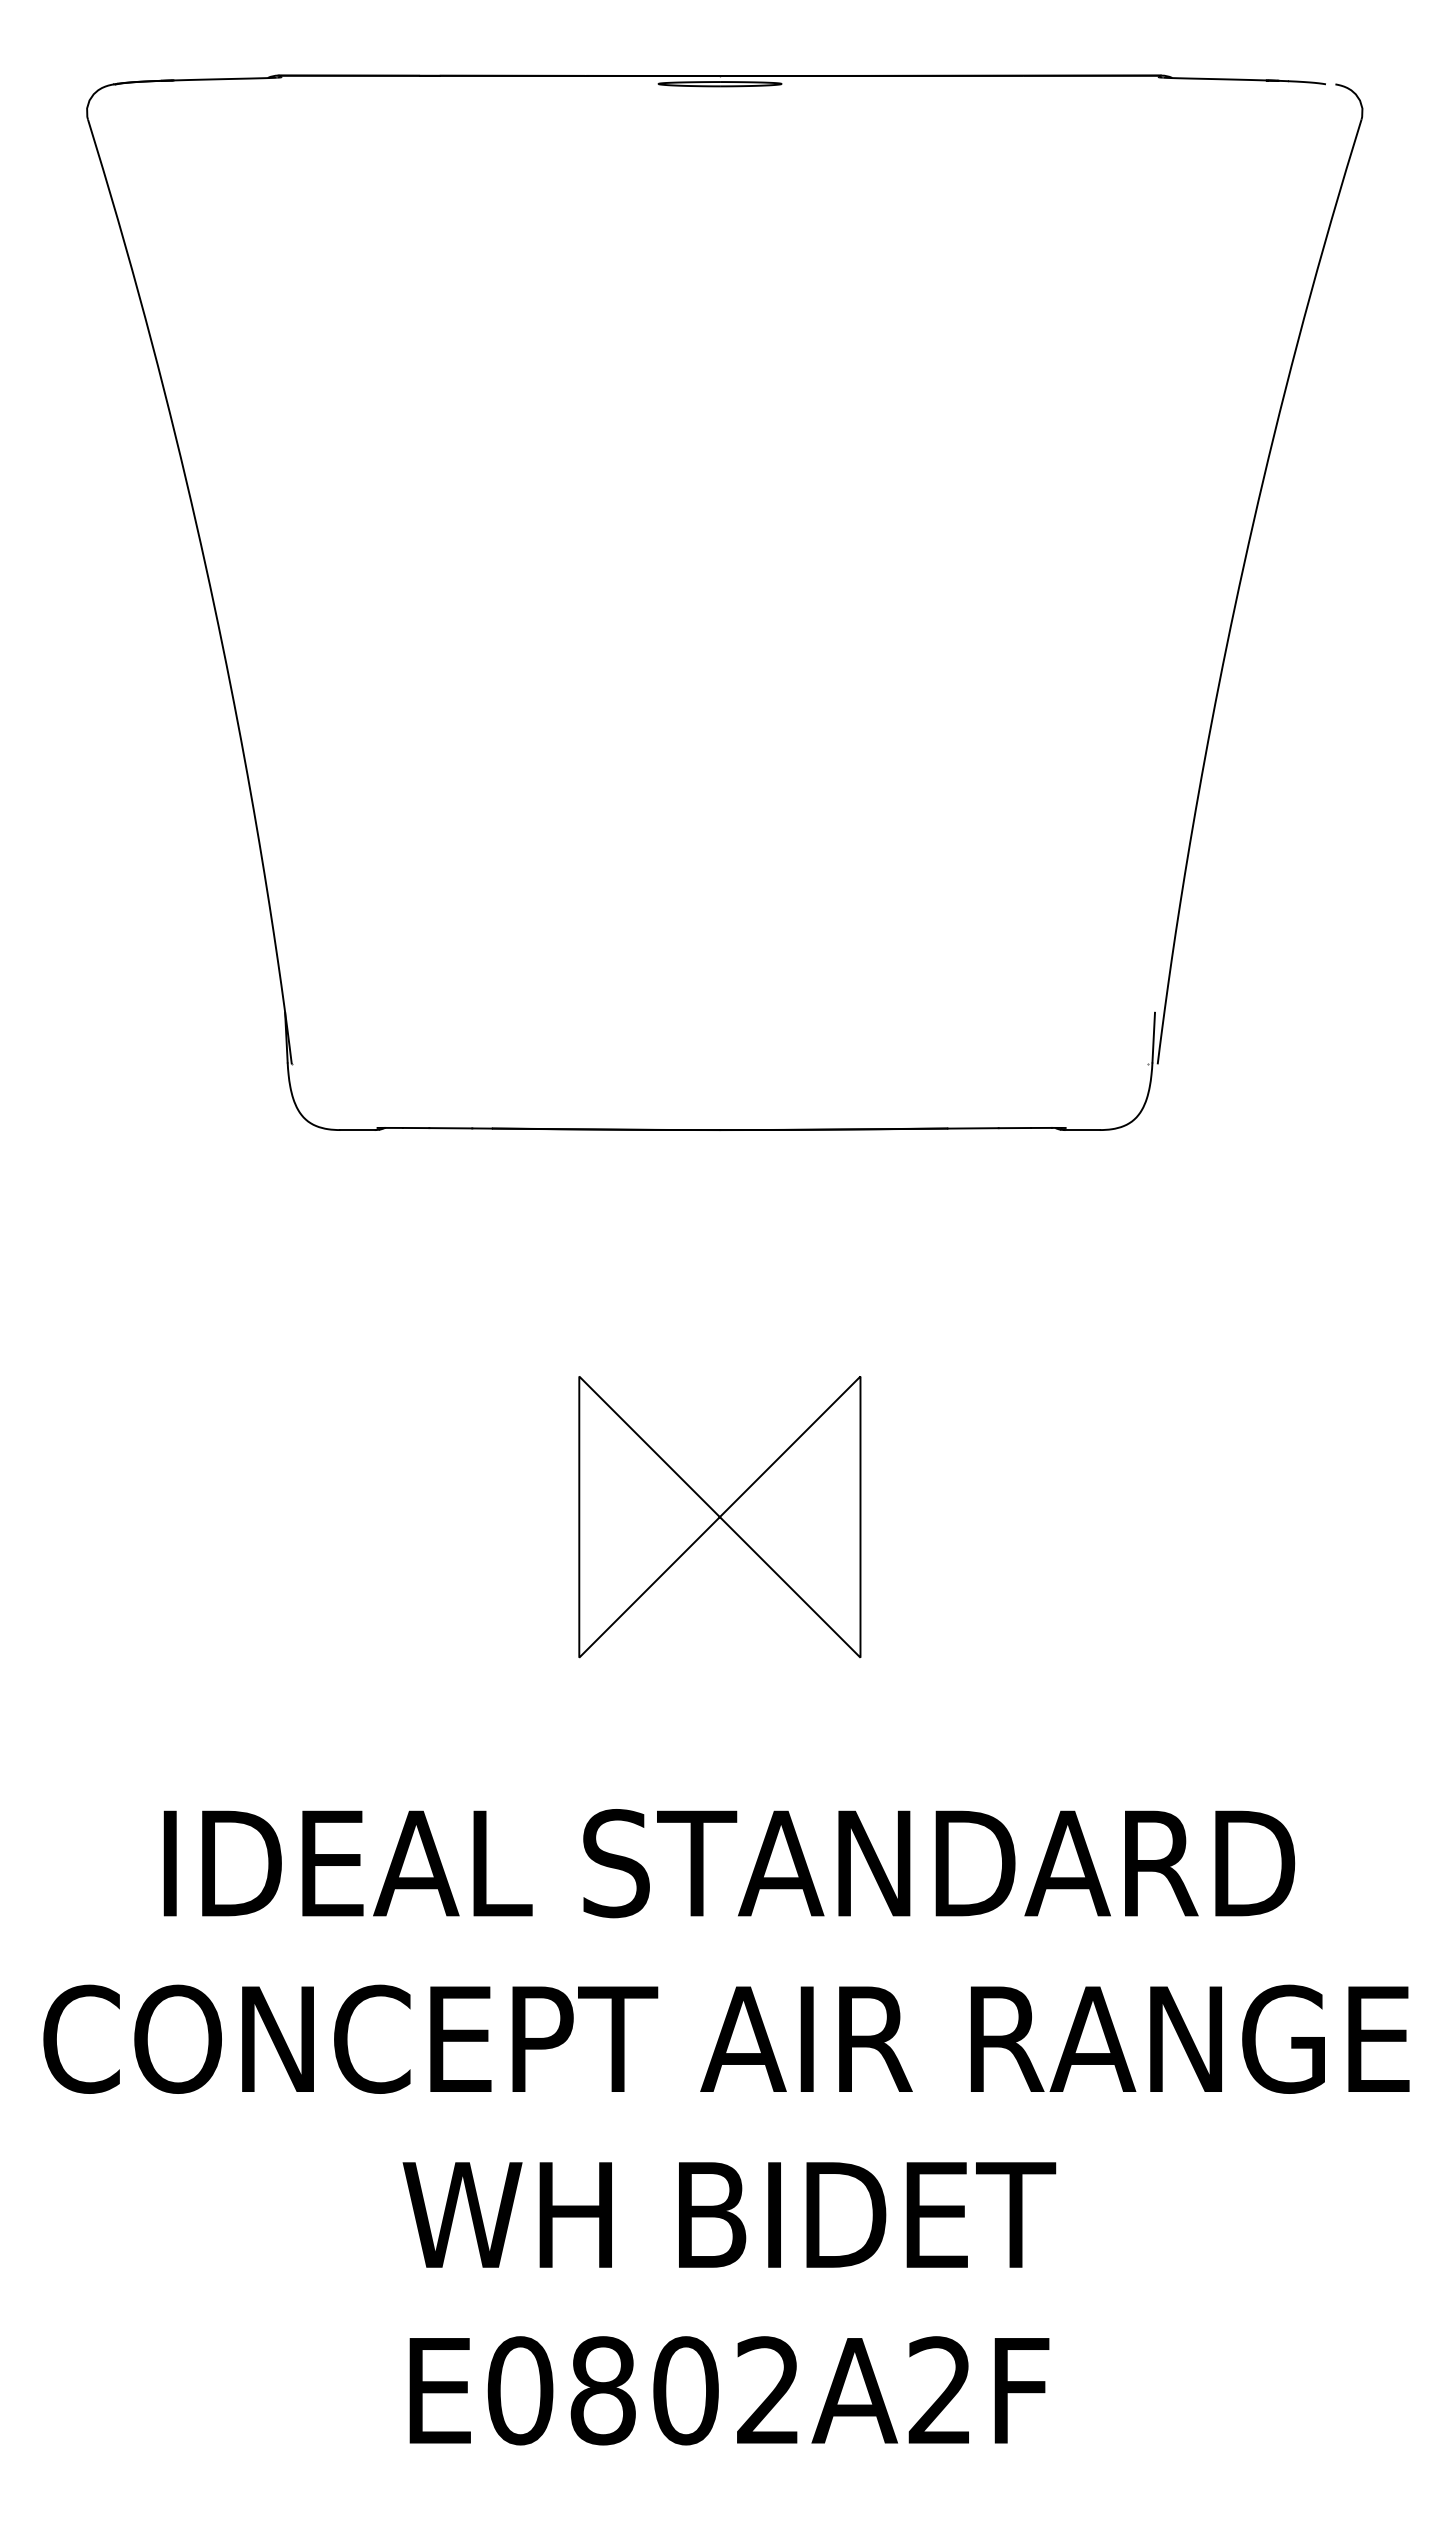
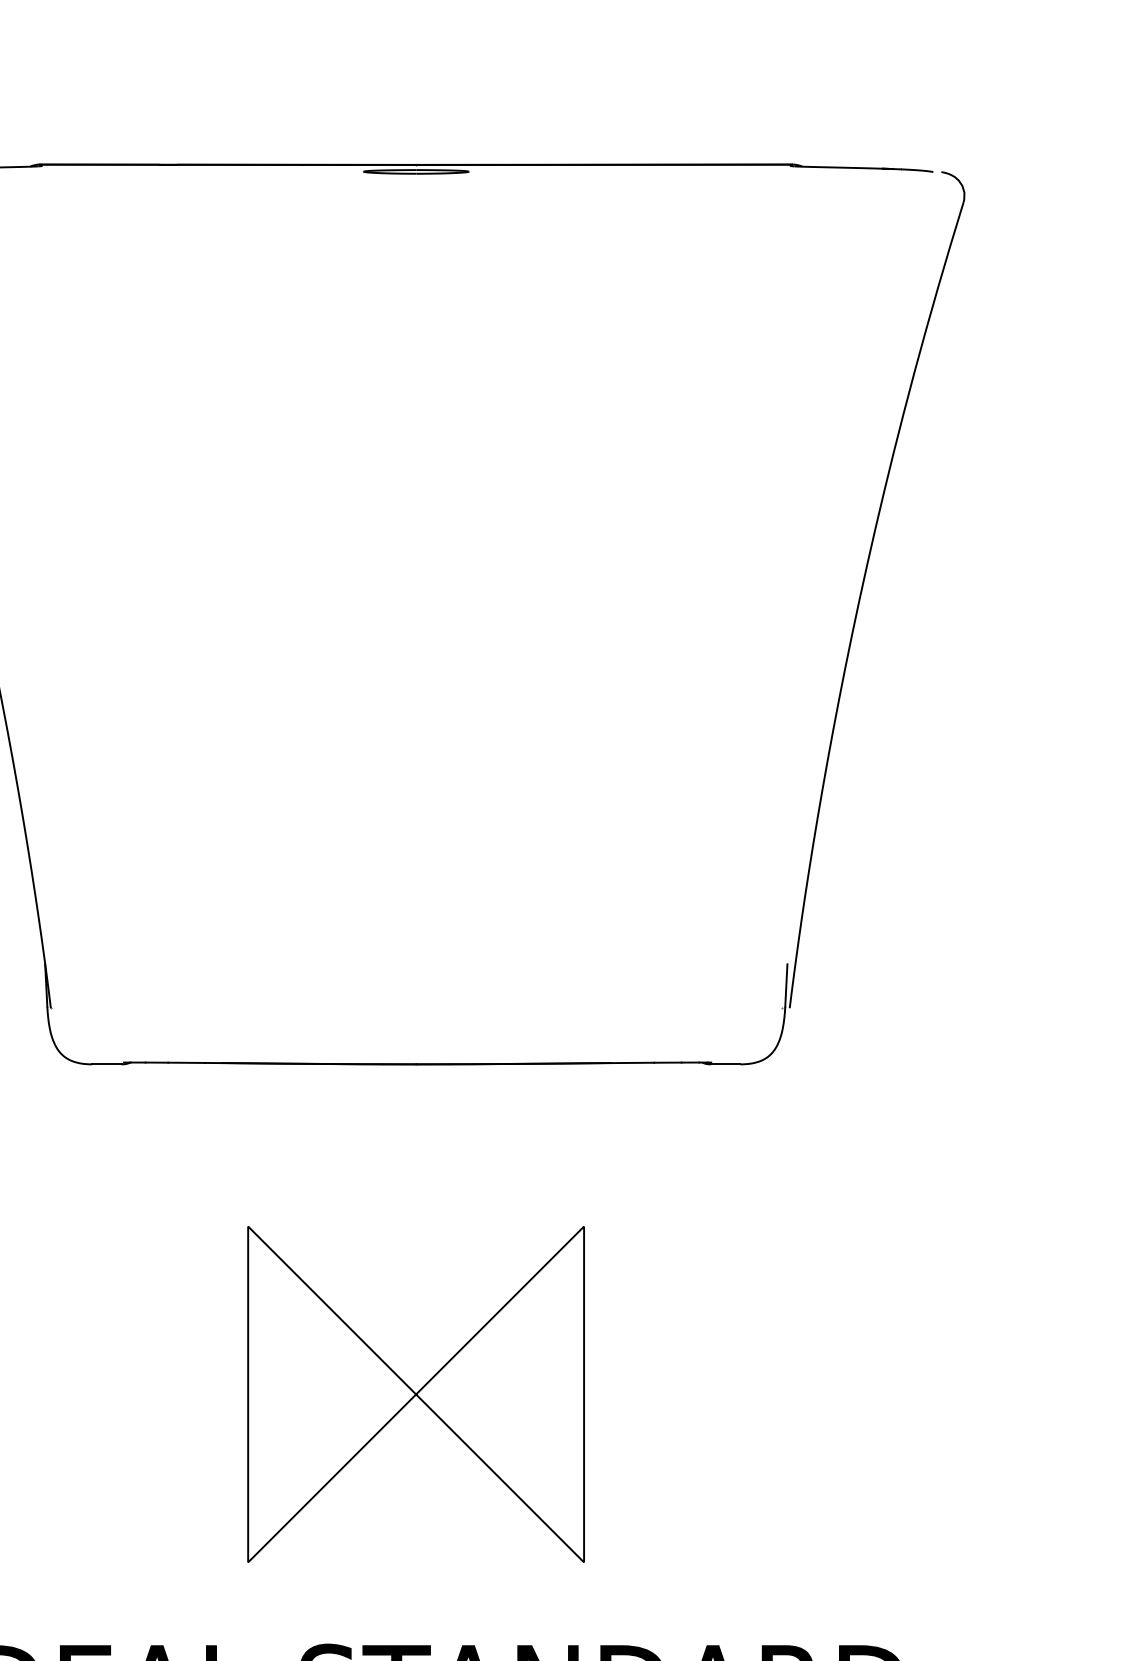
part: (719, 1517) -> (415, 1394), size x1.4

